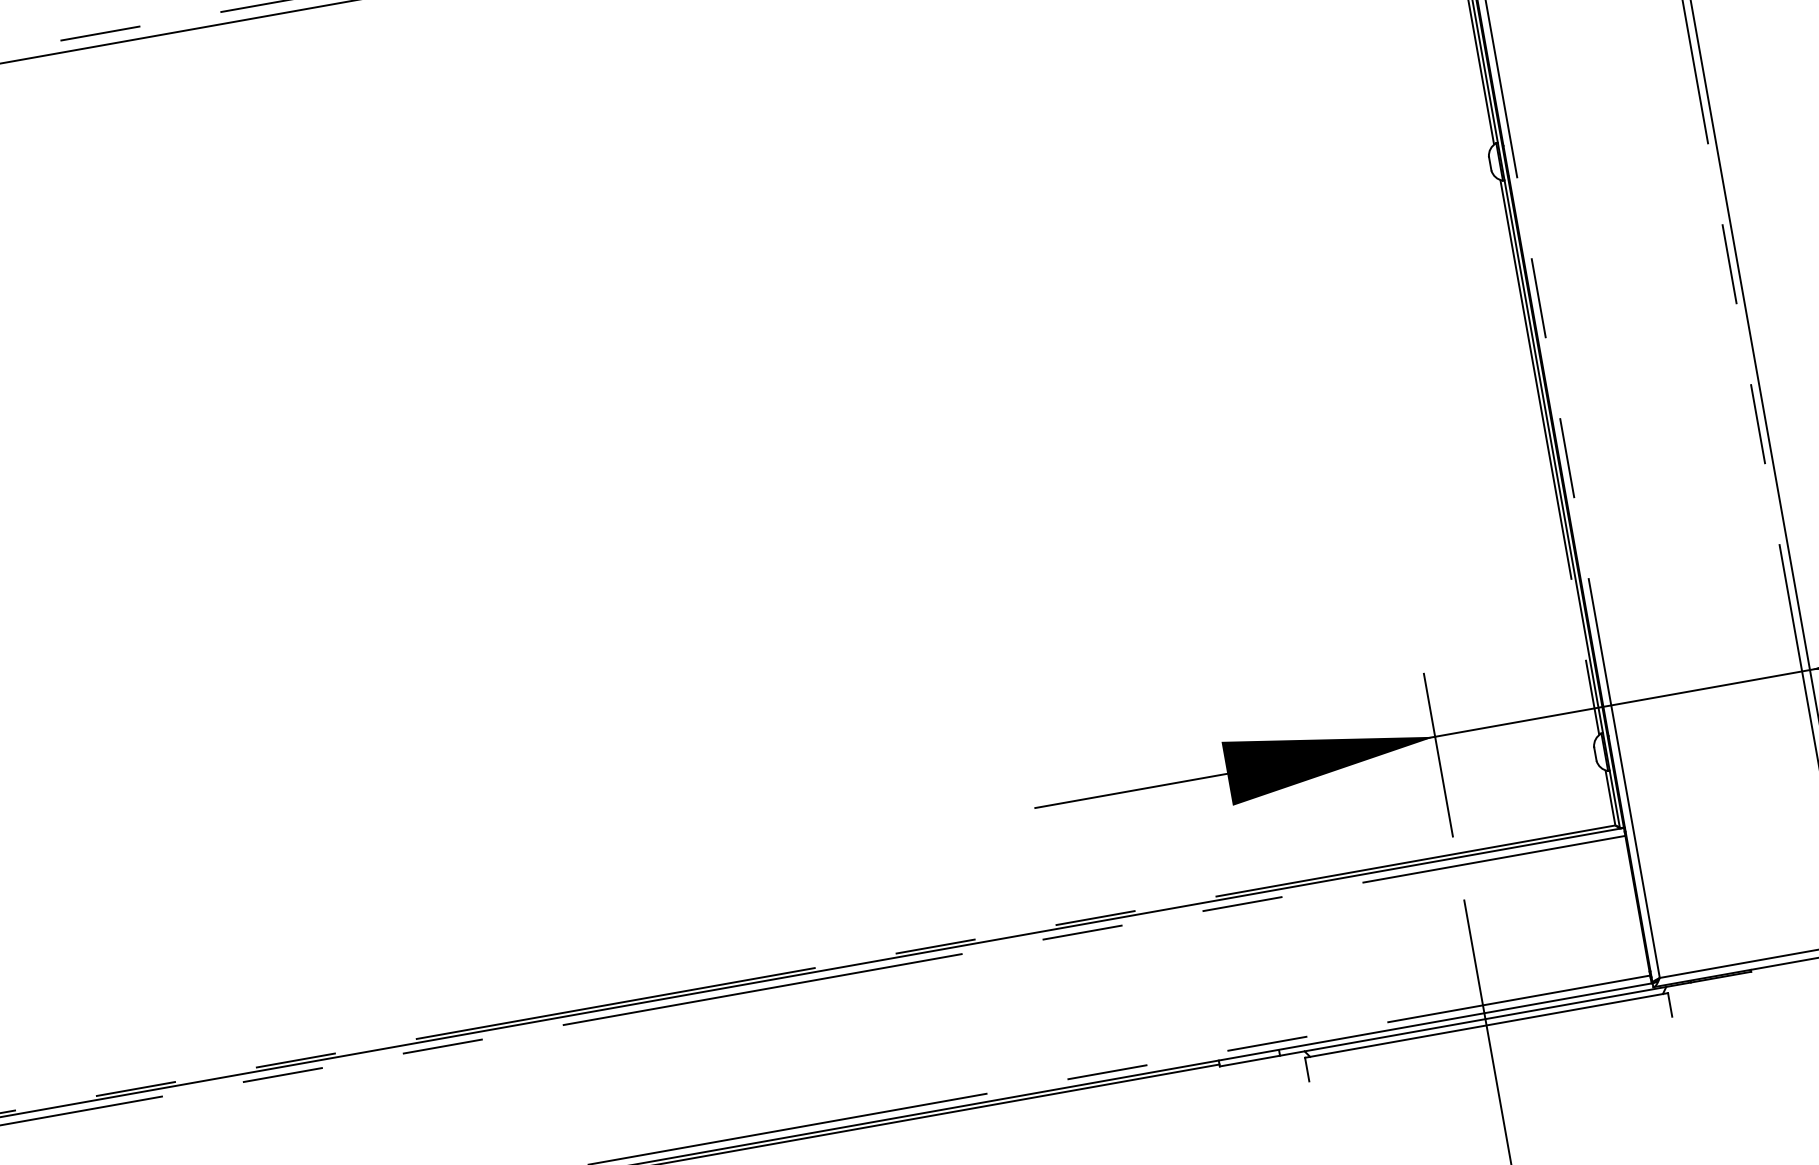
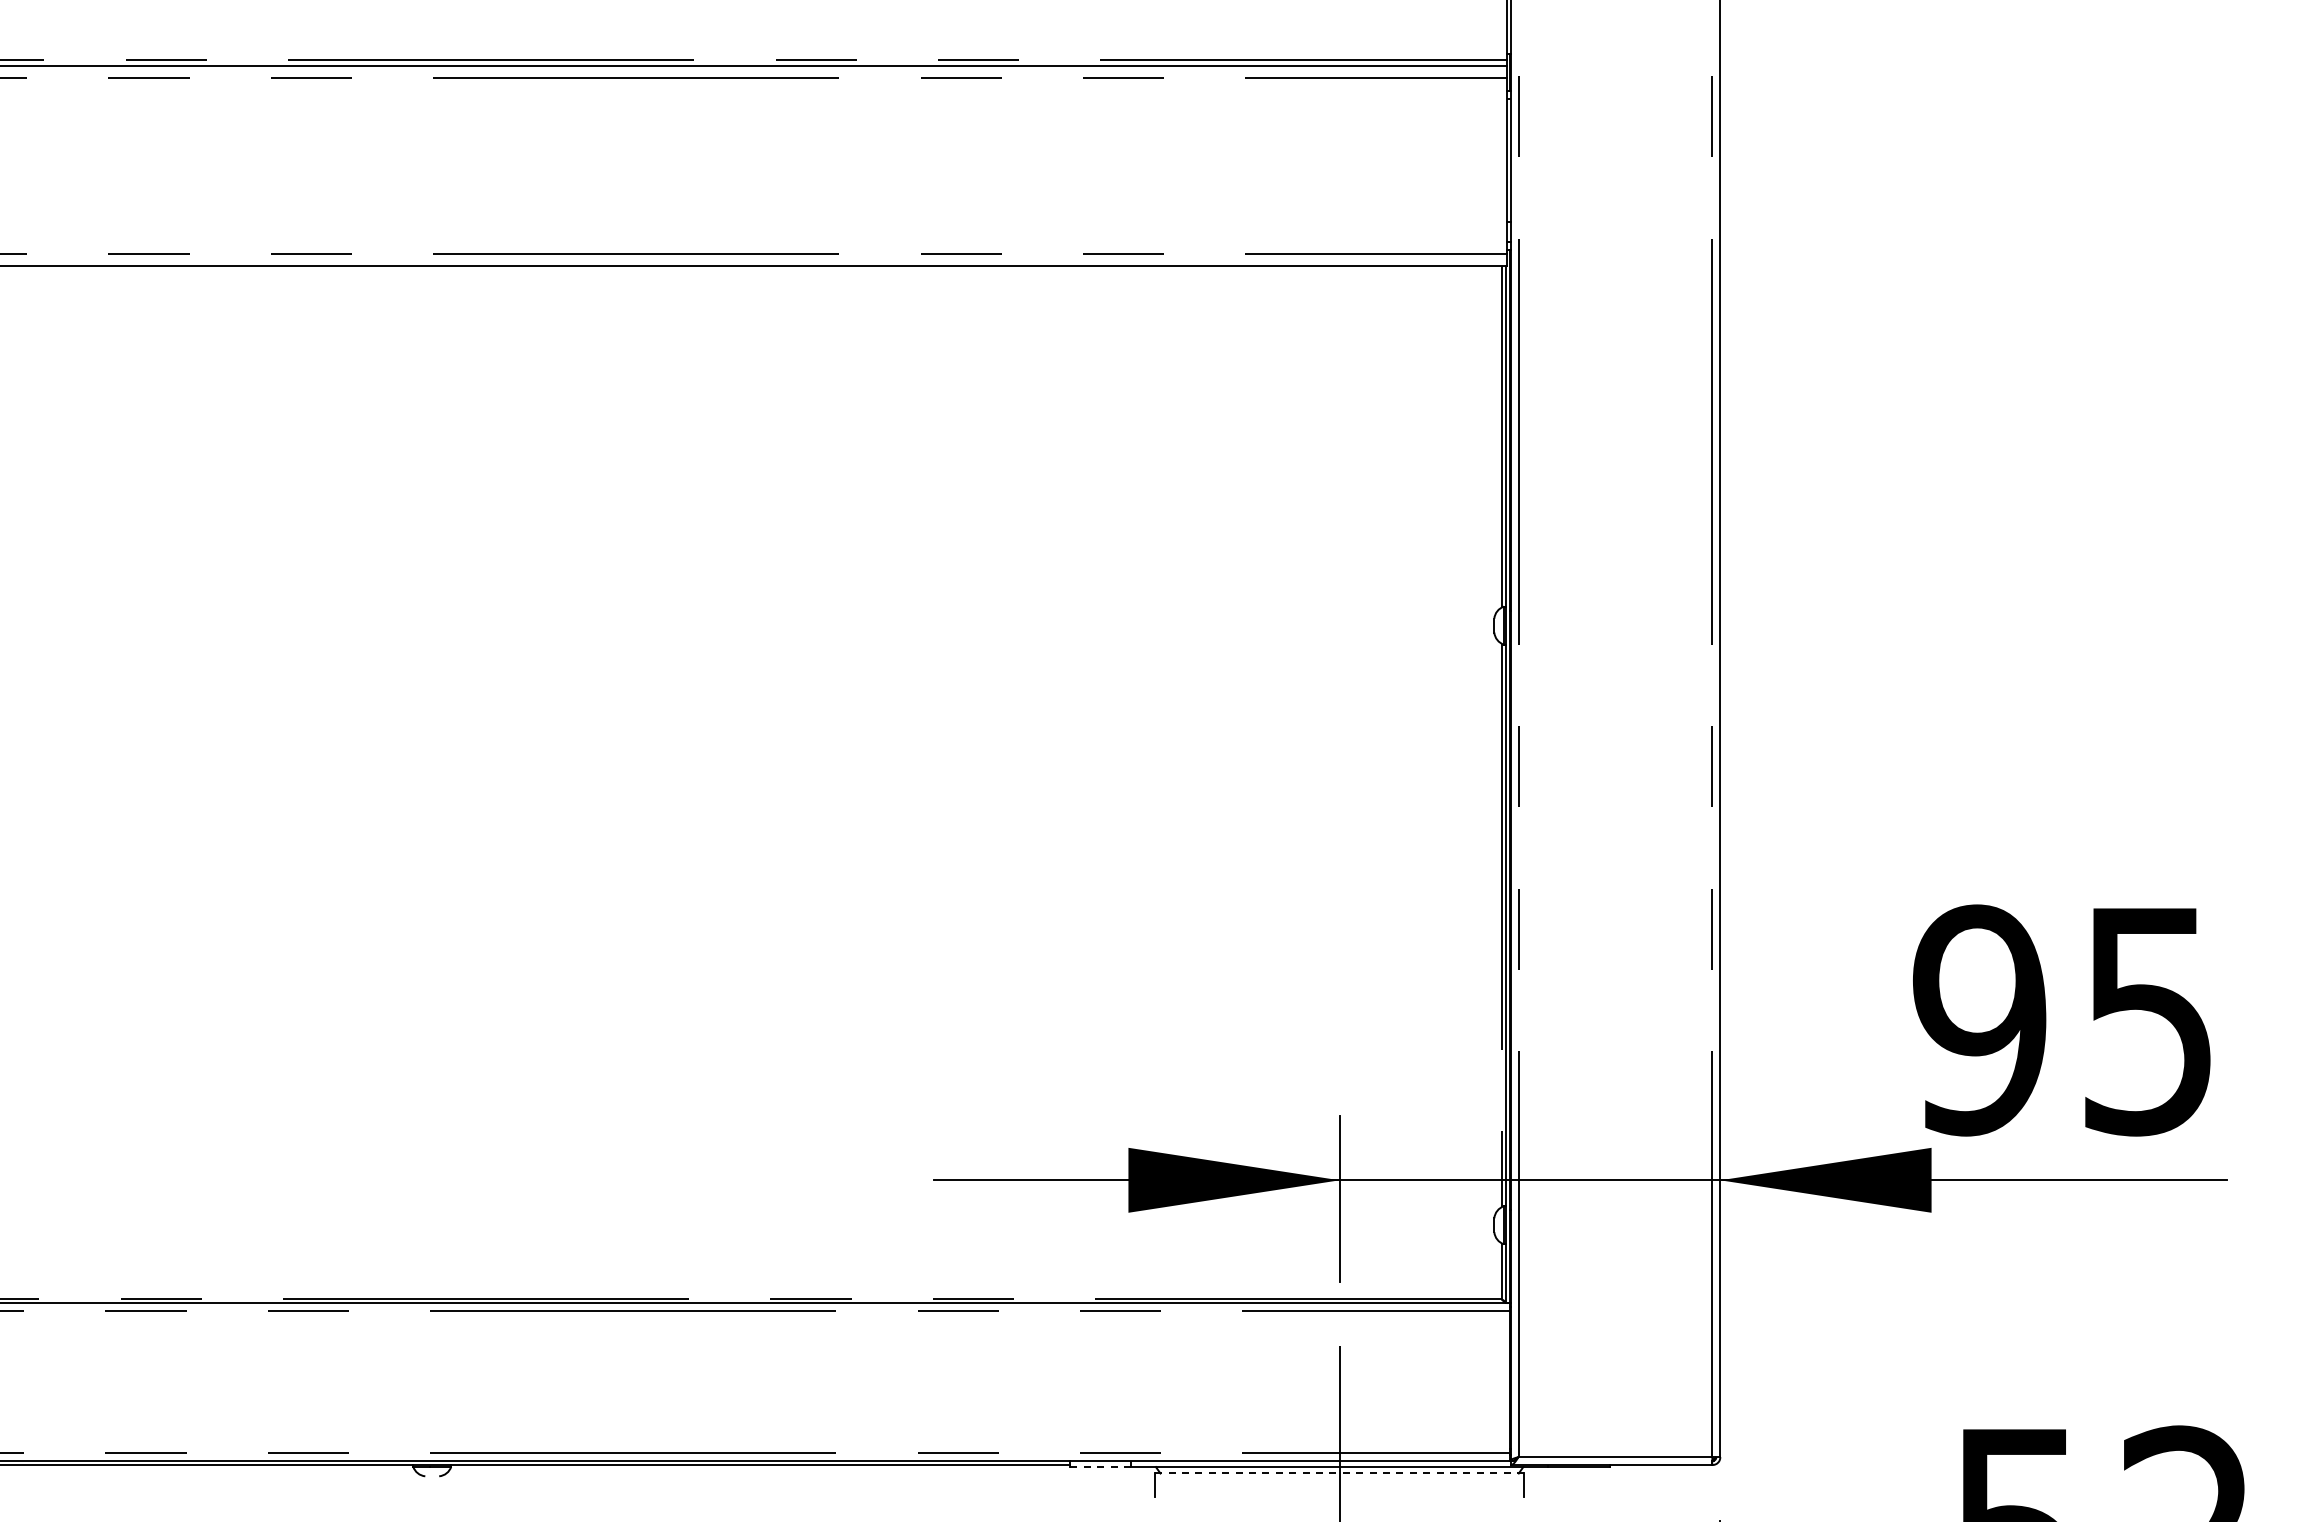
line: (1486, 1025) -> (1339, 1473), solid -> dashed
line: (1250, 1061) -> (1100, 1467), solid -> dashed

